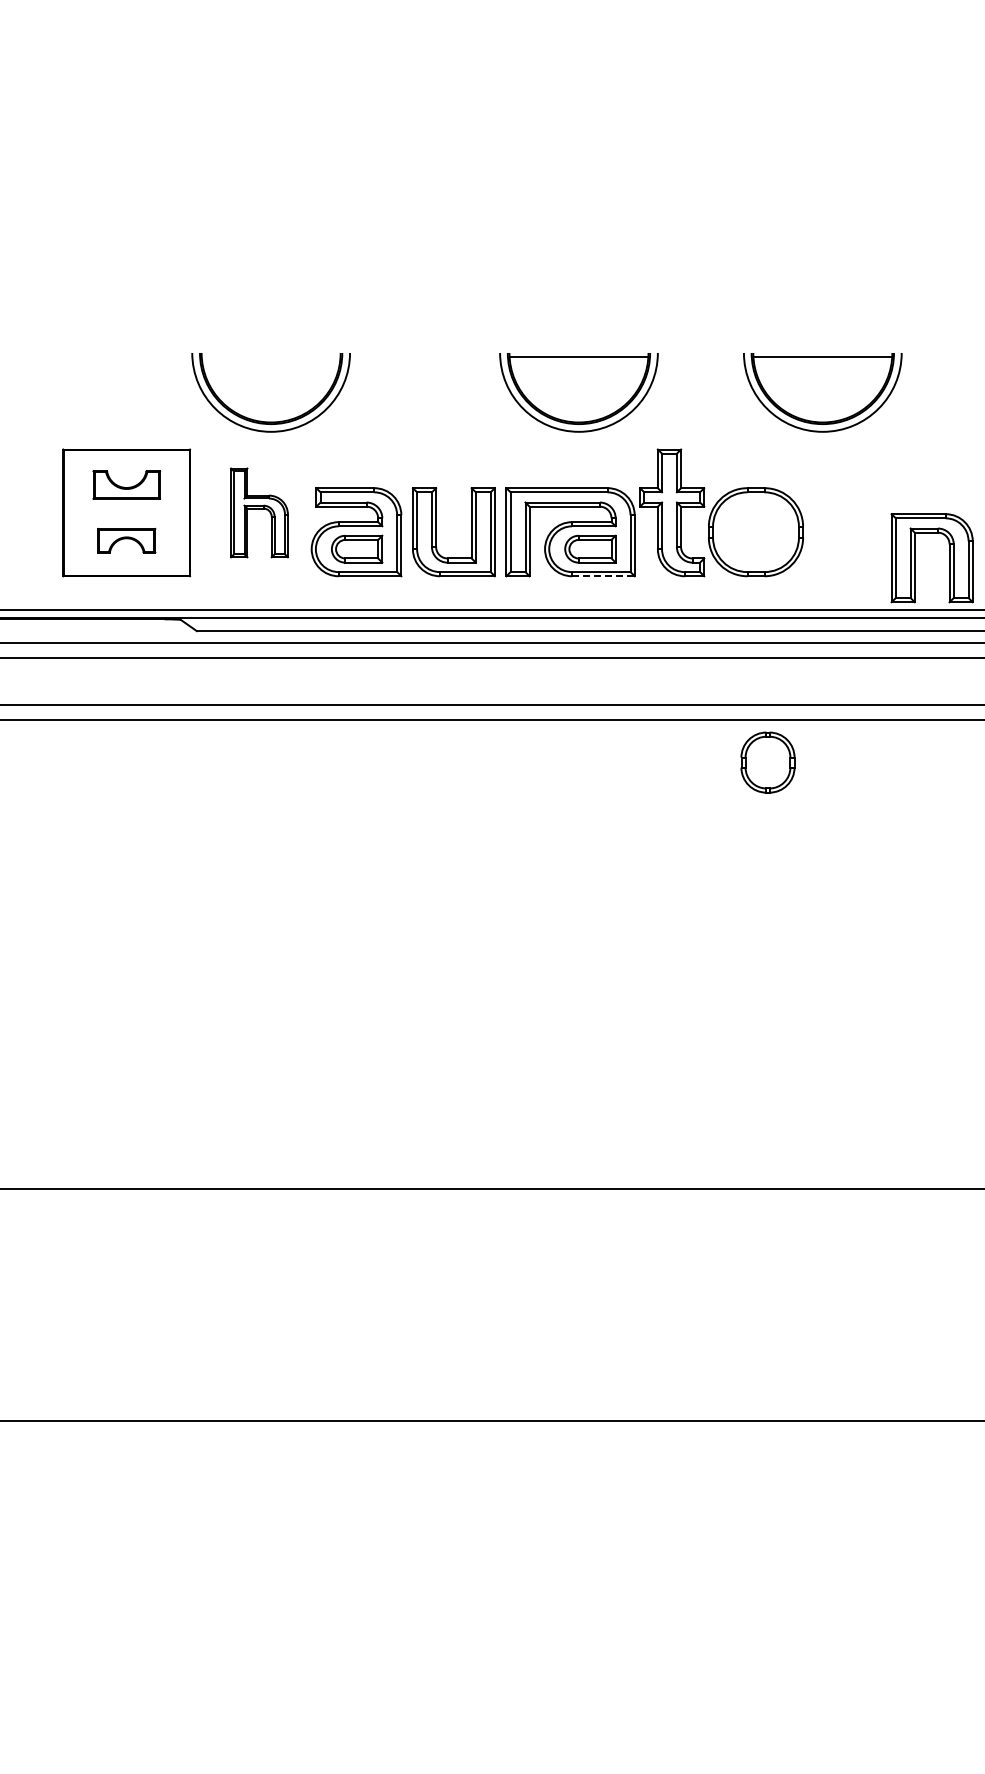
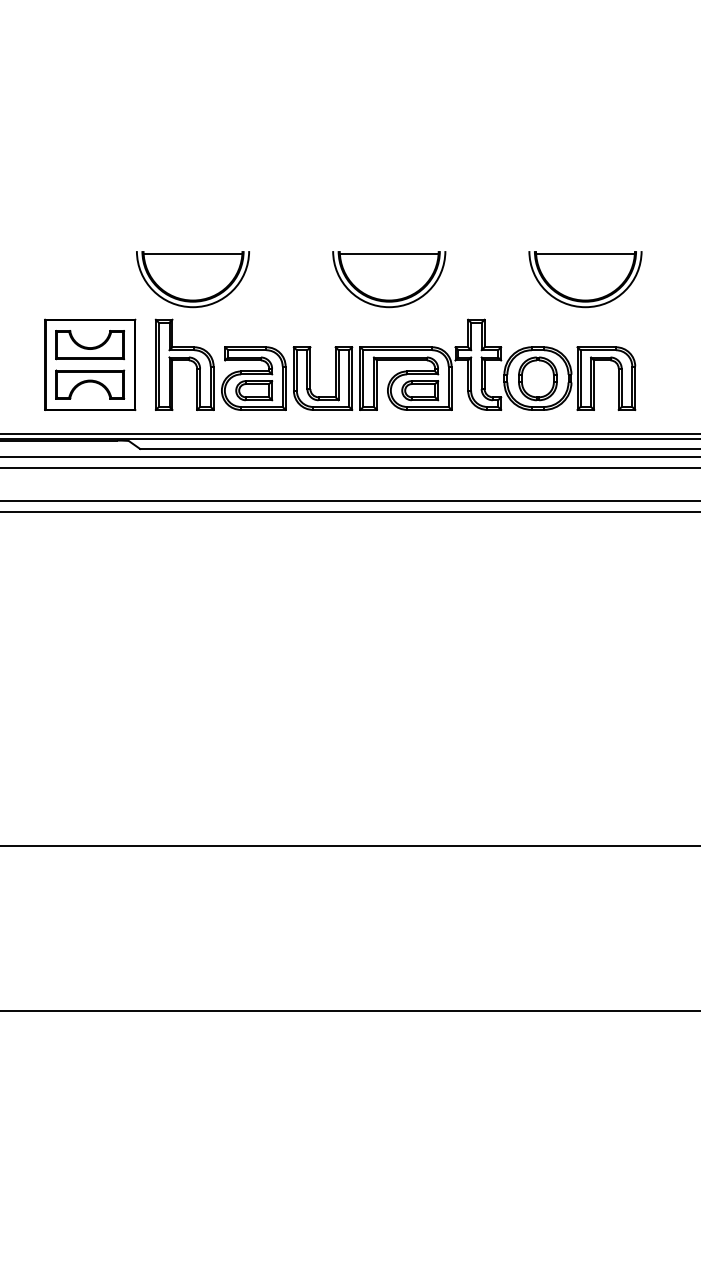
line: (270, 356) -> (192, 253), added
part: (578, 392) -> (388, 279), moved
part: (126, 484) -> (90, 344), size x1.43
part: (259, 512) -> (184, 364), size x1.43
part: (126, 540) -> (90, 384), size x1.67
part: (915, 558) -> (594, 378), moved
line: (603, 576) -> (429, 410), dashed -> solid
part: (767, 762) -> (537, 378), moved

